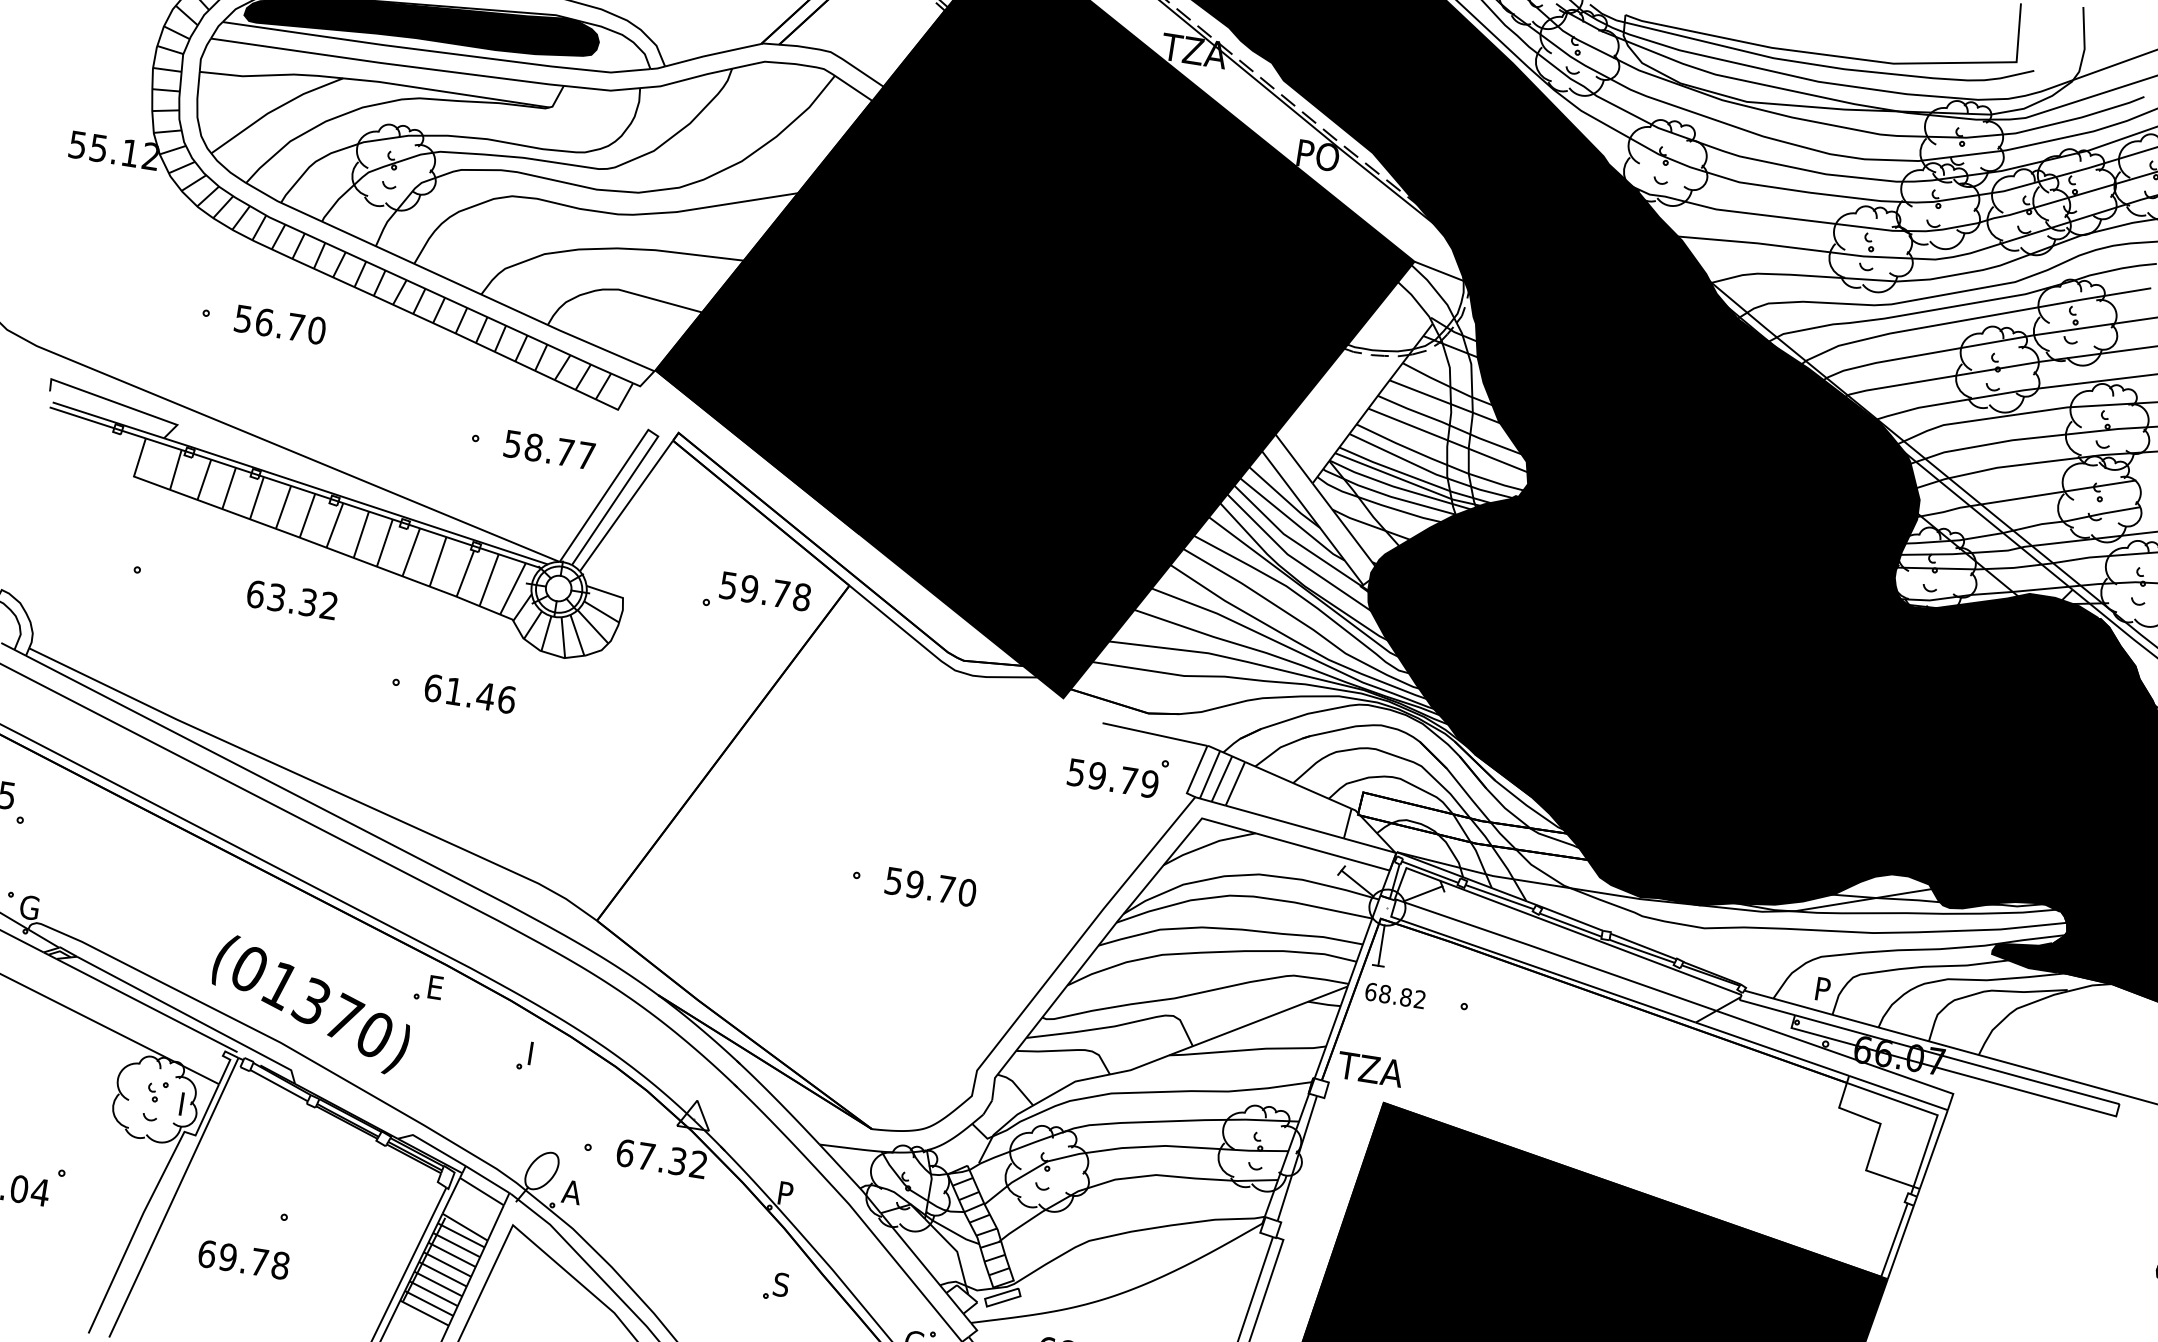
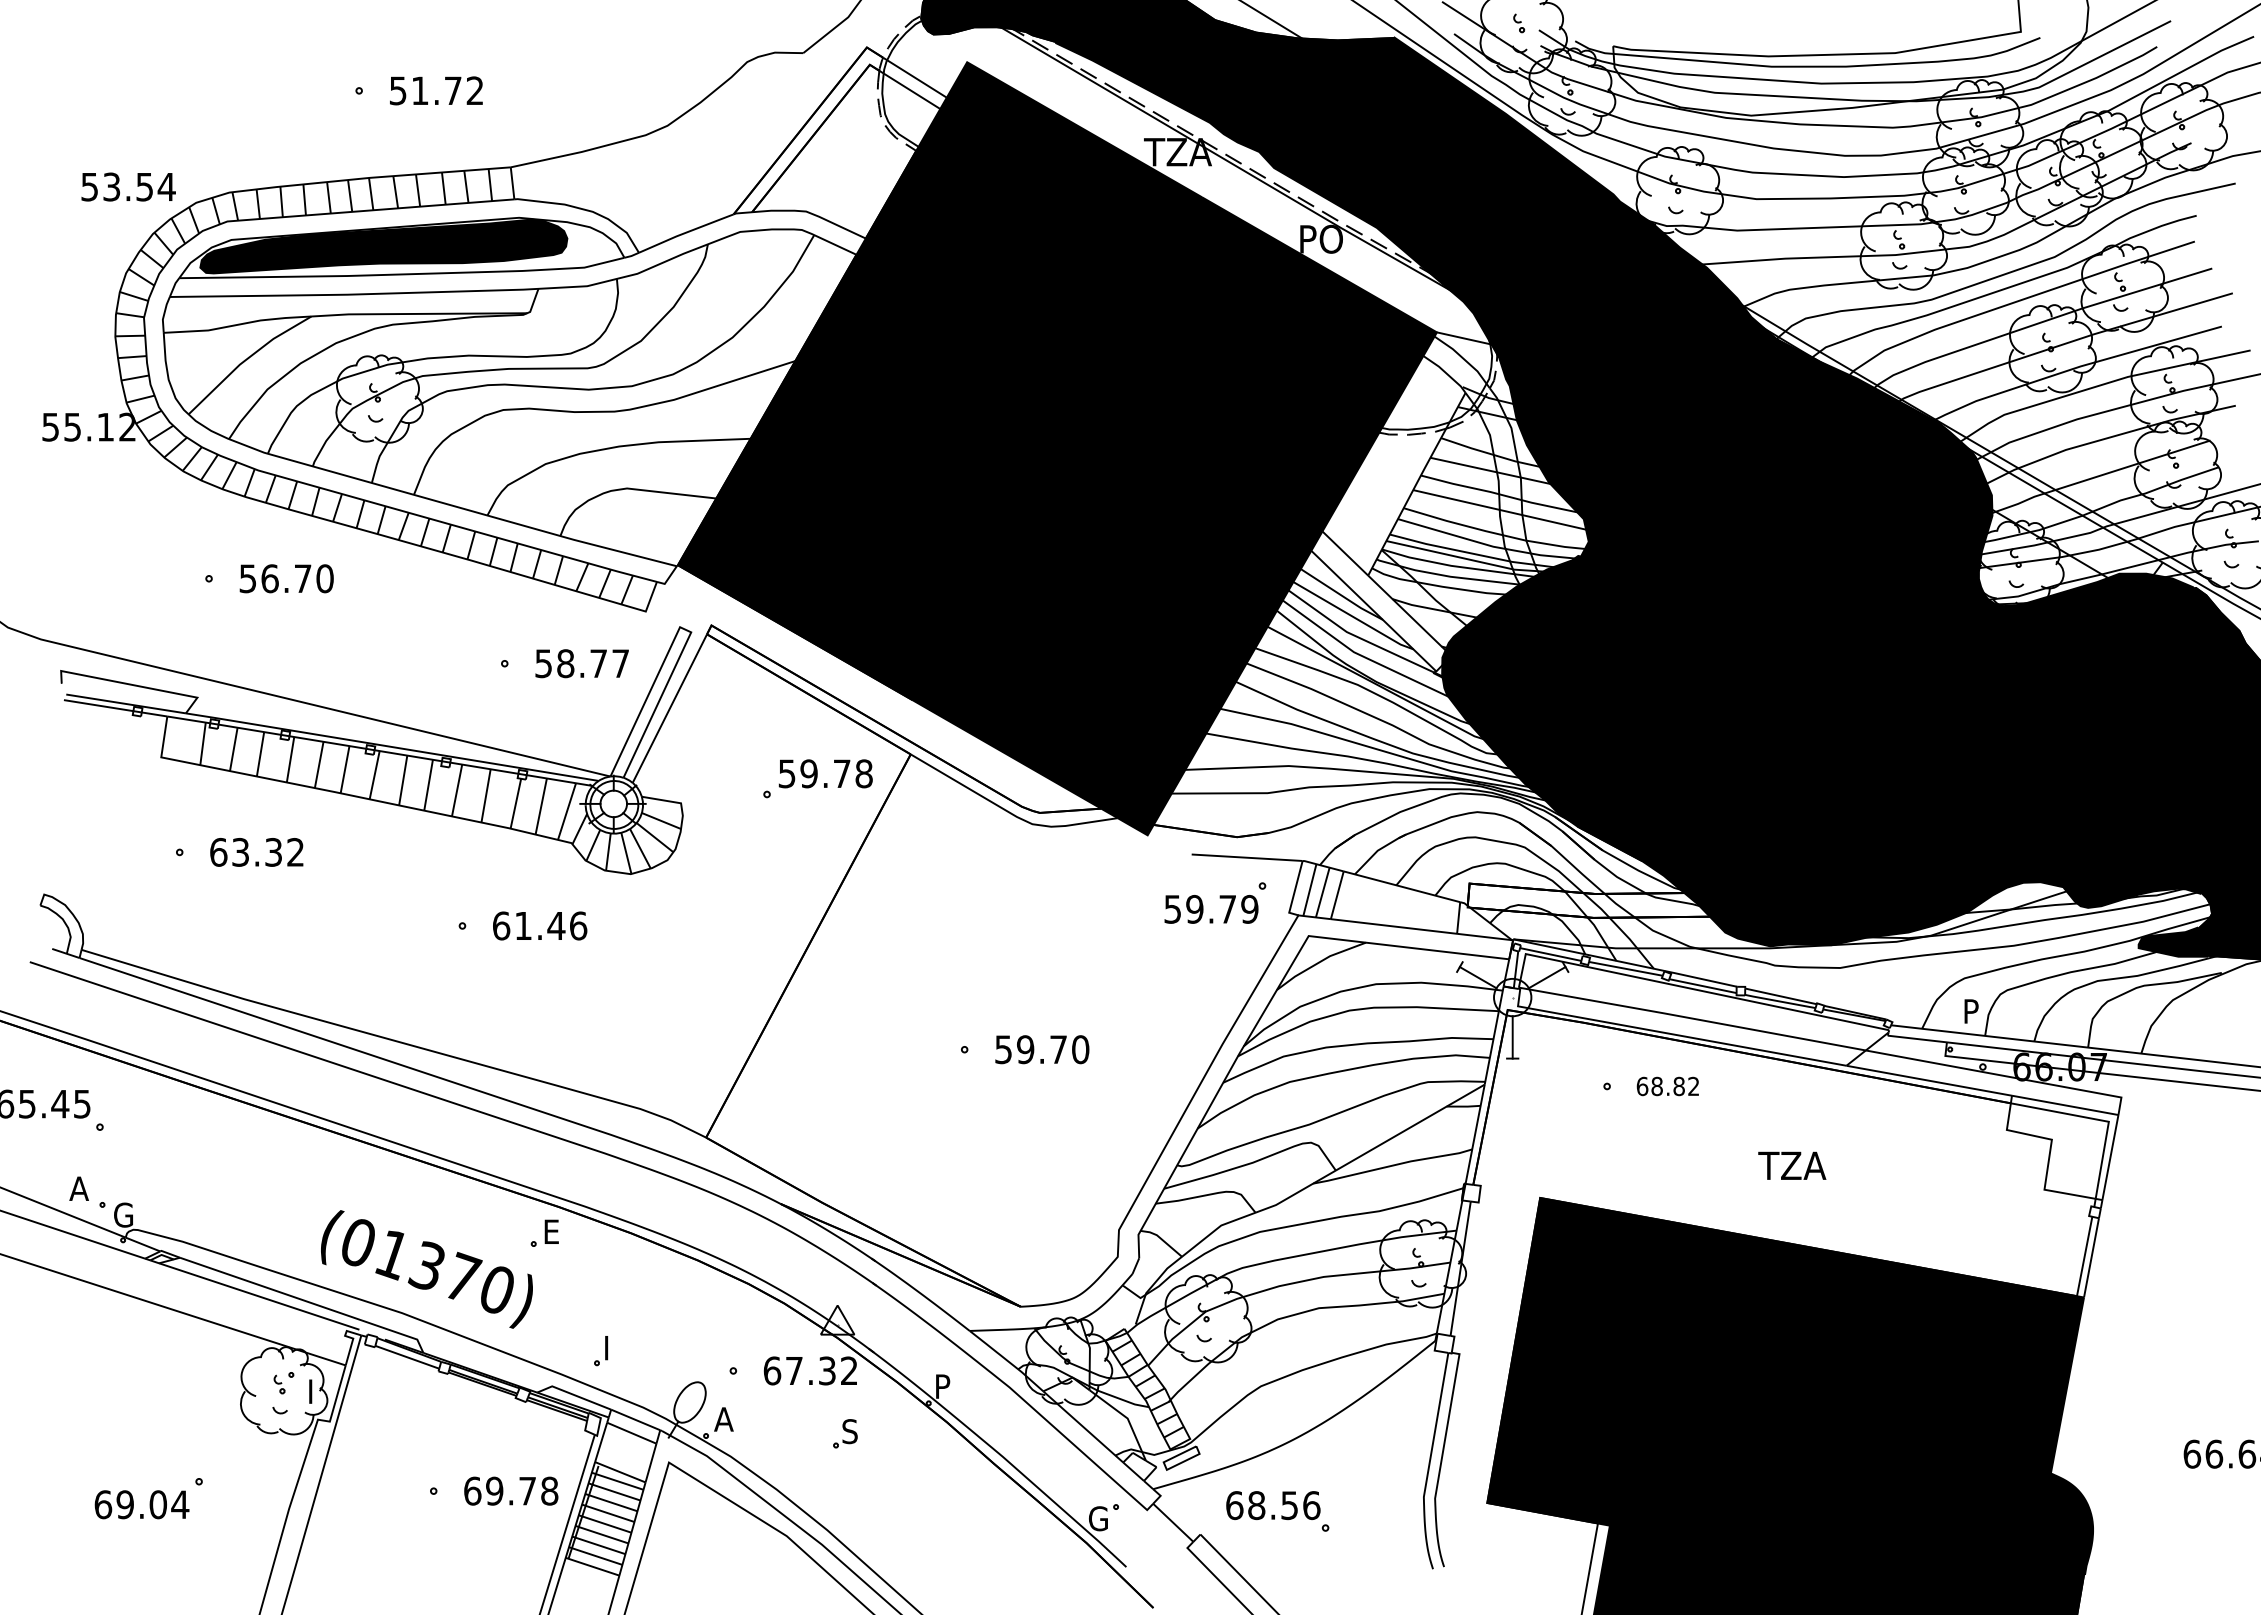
text: (291, 600) -> (256, 852), moved
text: (1394, 995) -> (1667, 1086), moved
part: (525, 1056) -> (601, 1351), moved
text: (1370, 1069) -> (1792, 1165), moved
text: (244, 1259) -> (511, 1490), moved
part: (776, 1285) -> (845, 1433), moved

